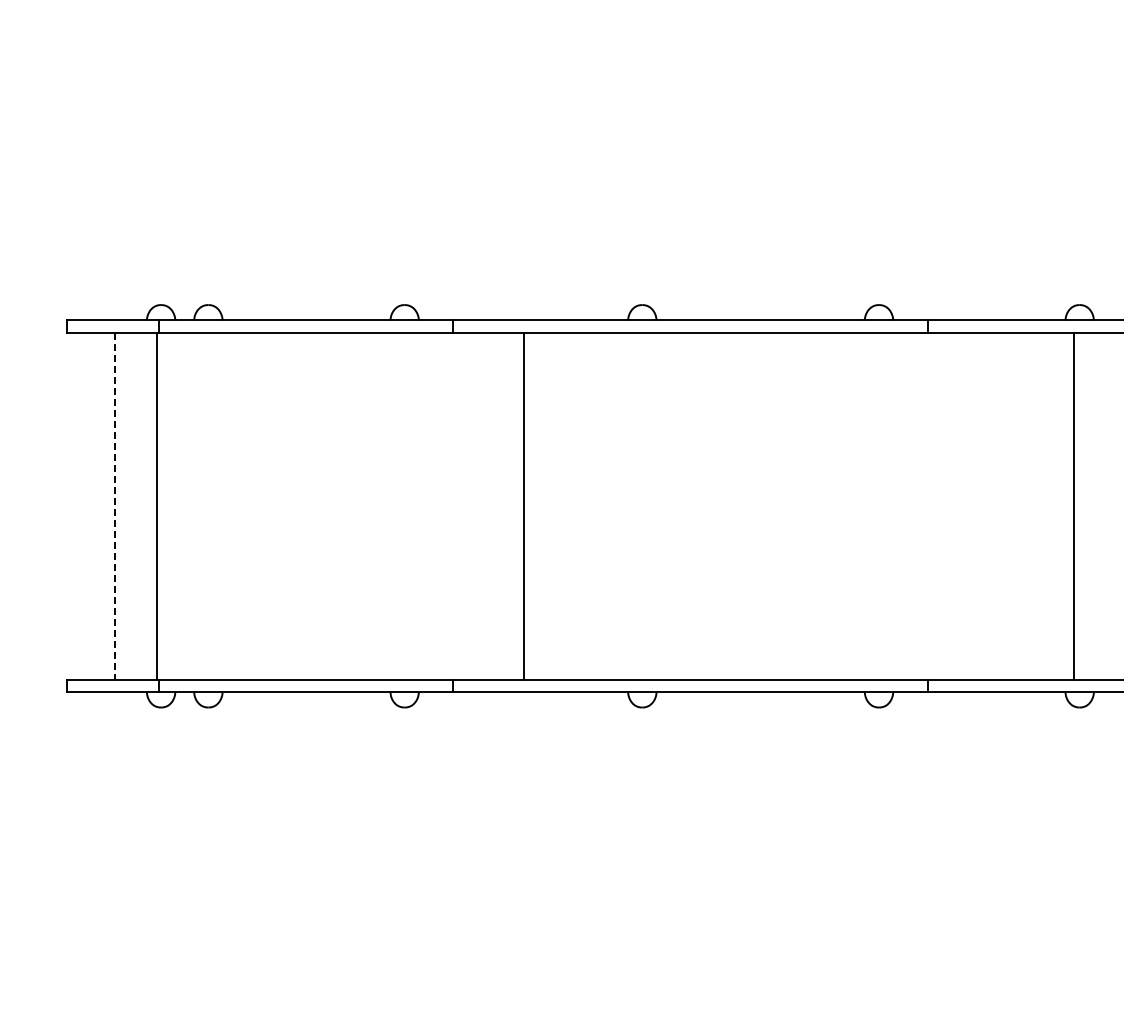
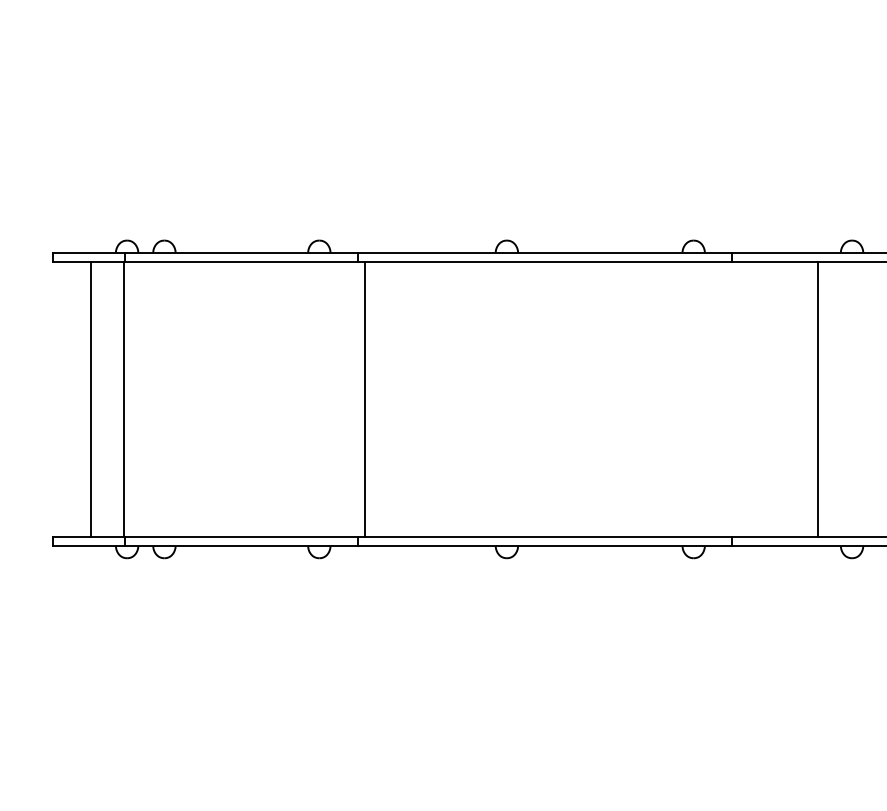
line: (115, 506) -> (91, 399), dashed -> solid
line: (524, 506) -> (364, 399), moved
line: (1073, 506) -> (817, 399), moved

